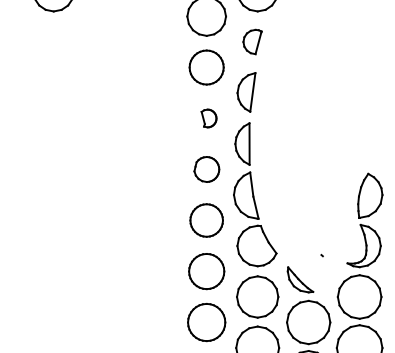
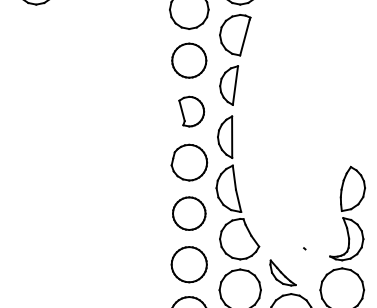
part: (252, 41) -> (235, 34), size x1.67
part: (208, 118) -> (191, 111), size x1.67
part: (206, 169) -> (189, 162), size x1.43

